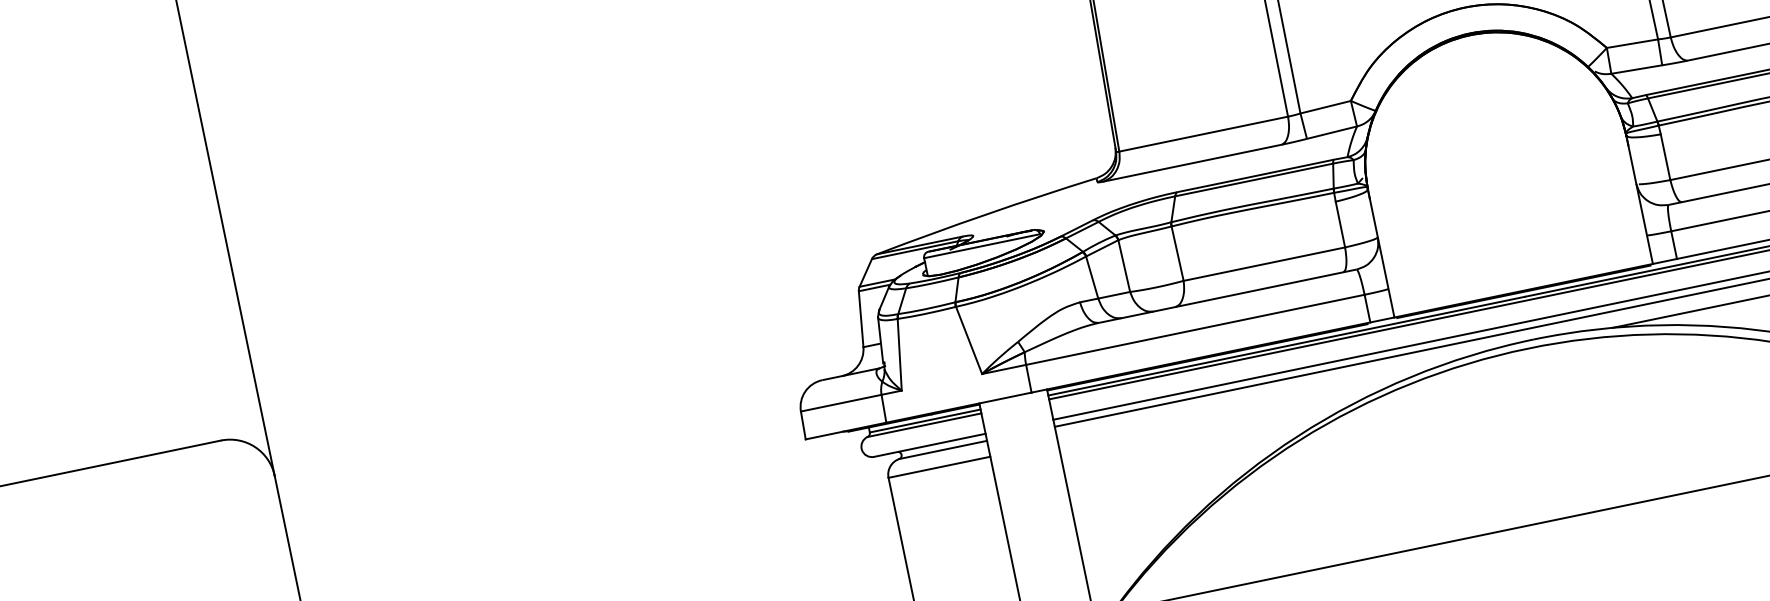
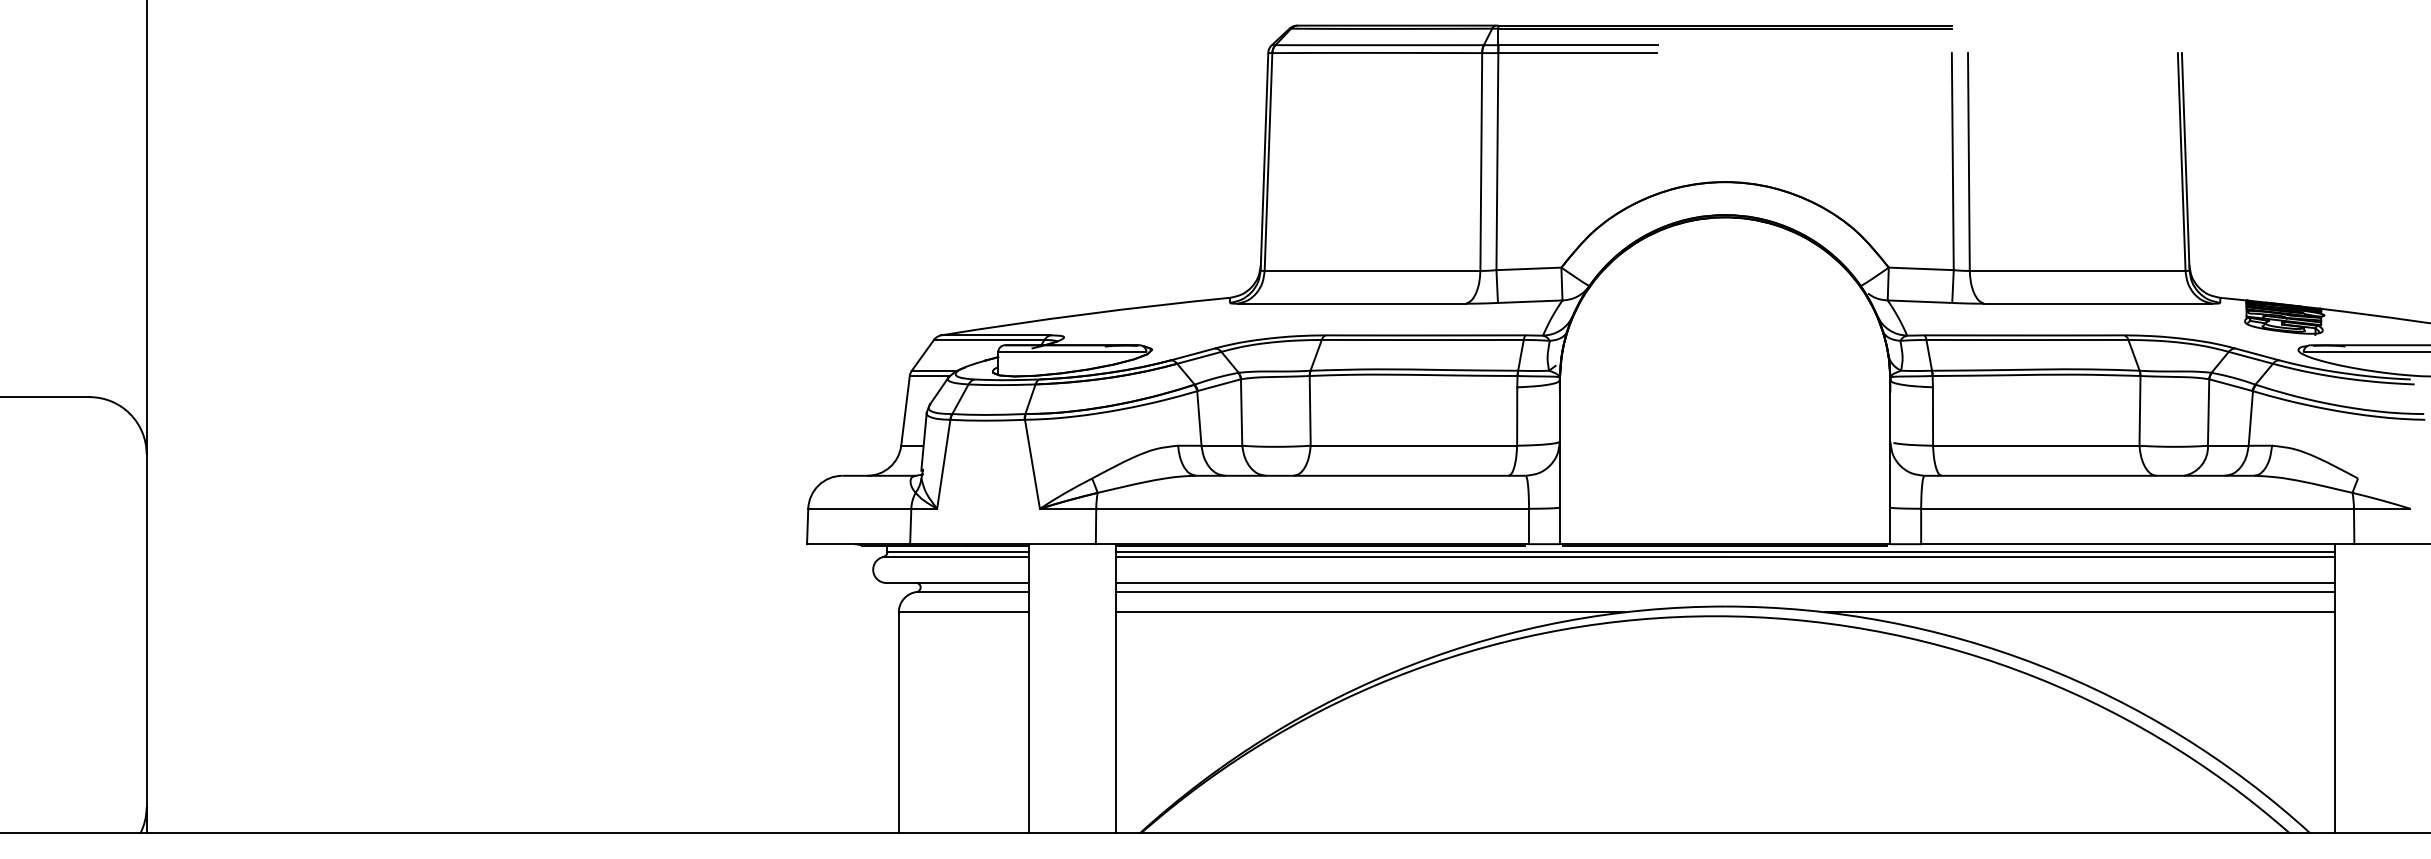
line: (1256, 401) -> (1369, 612), added

